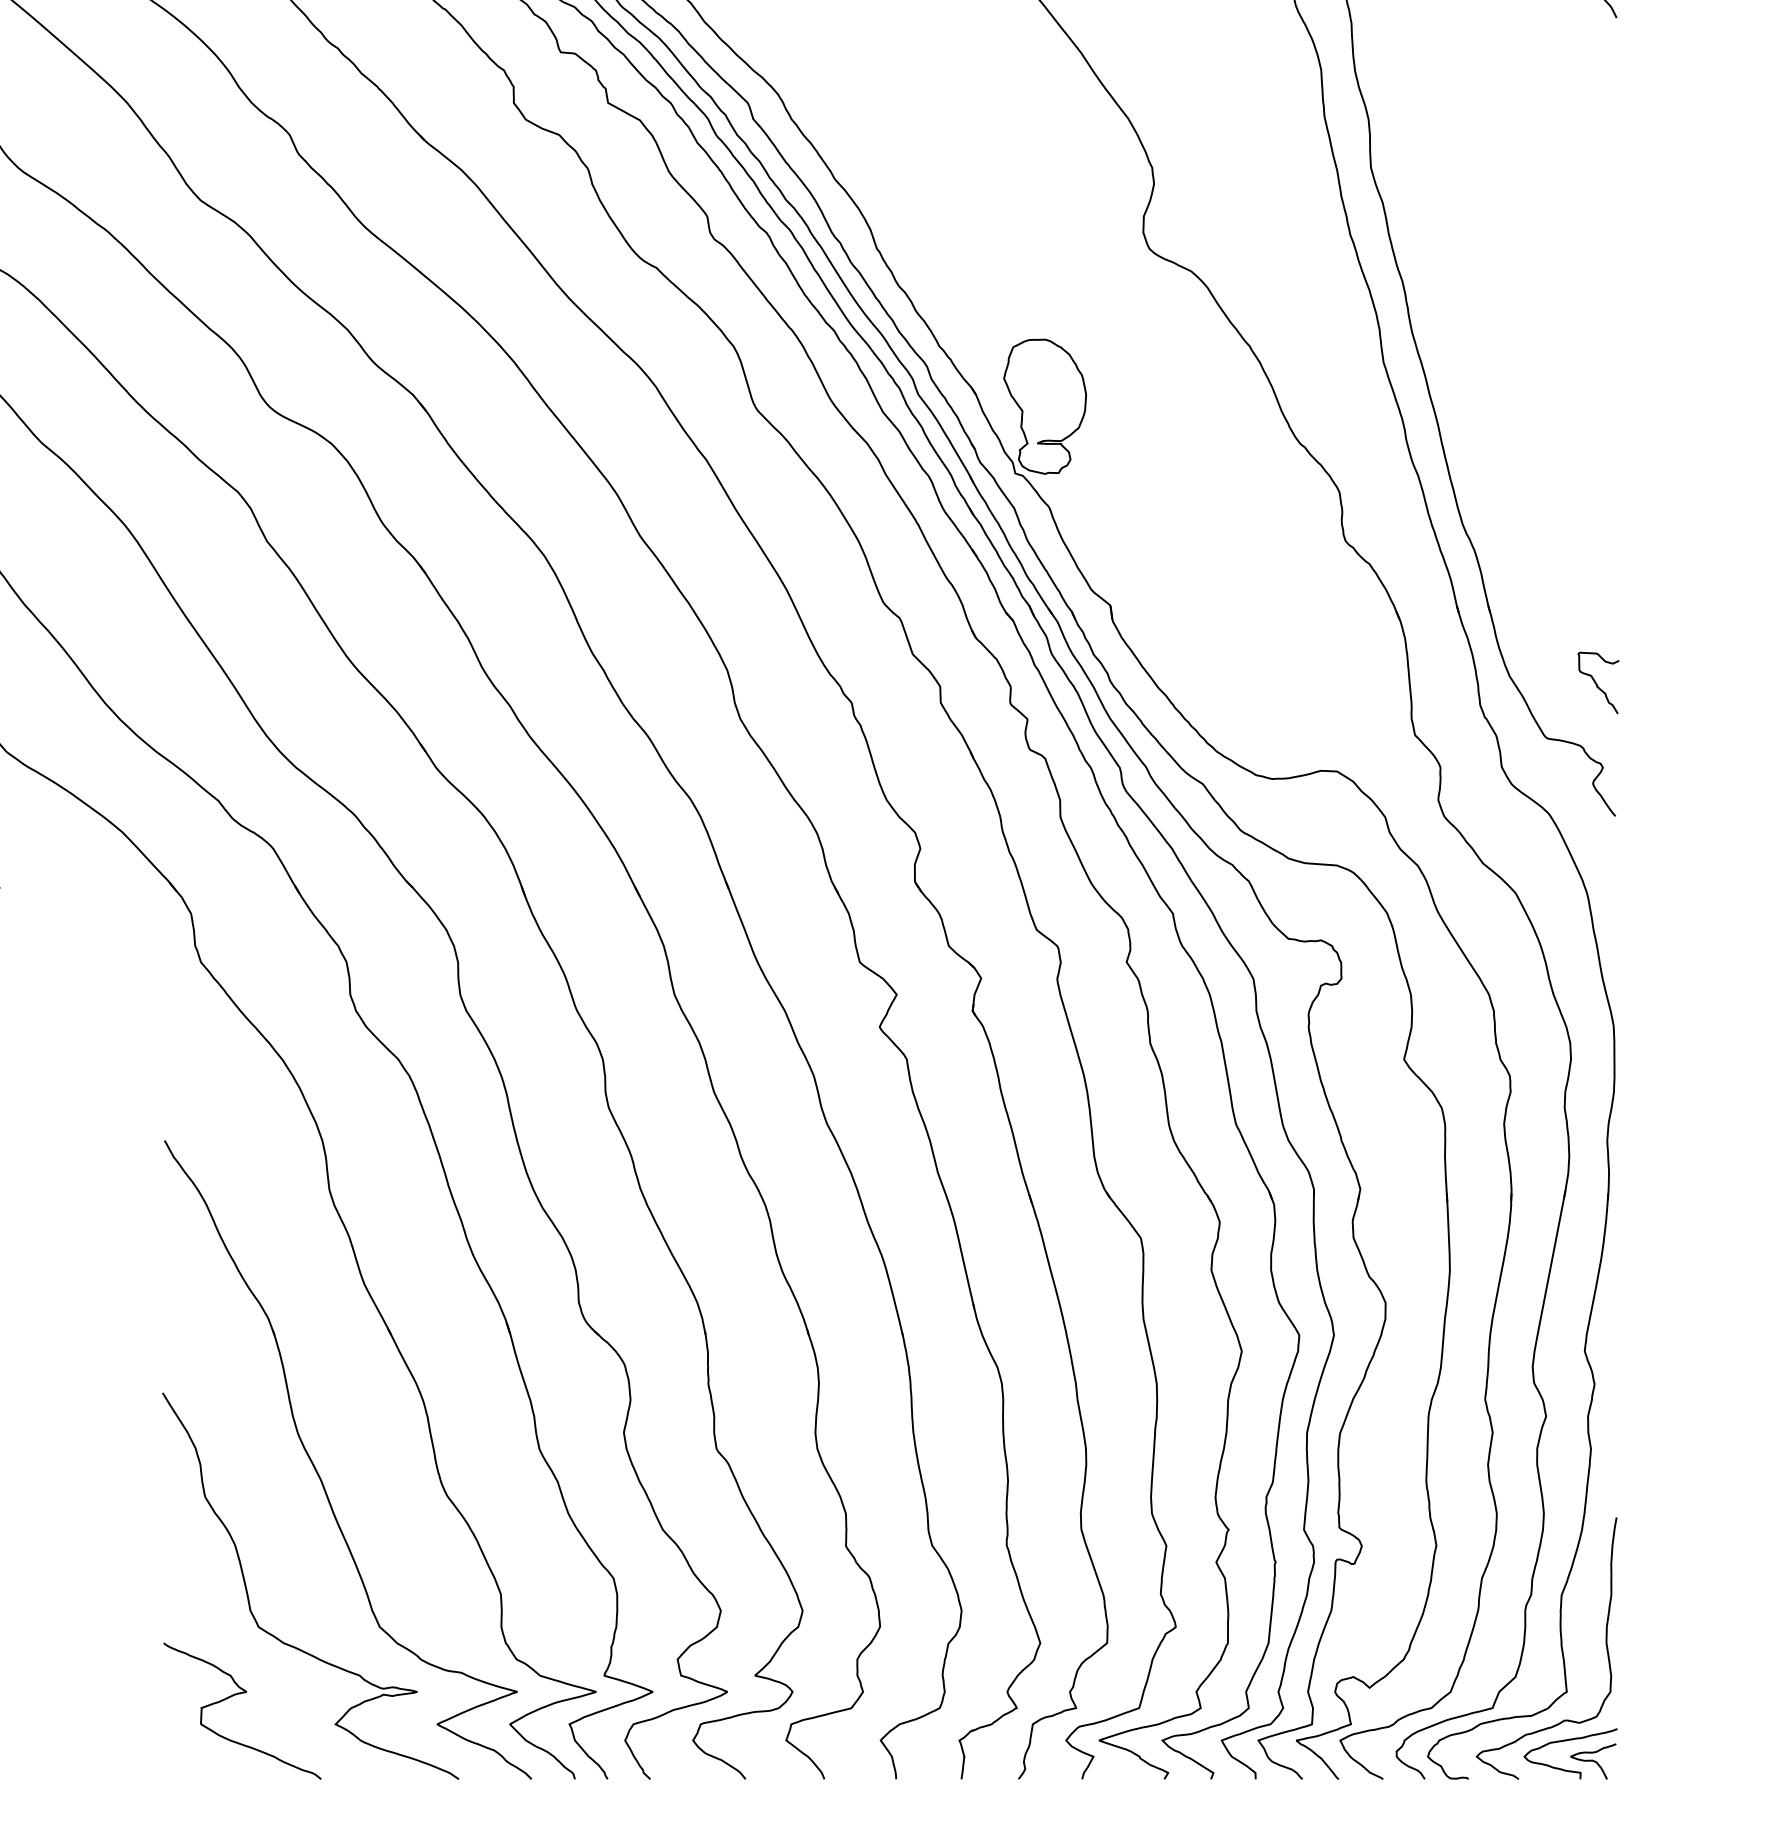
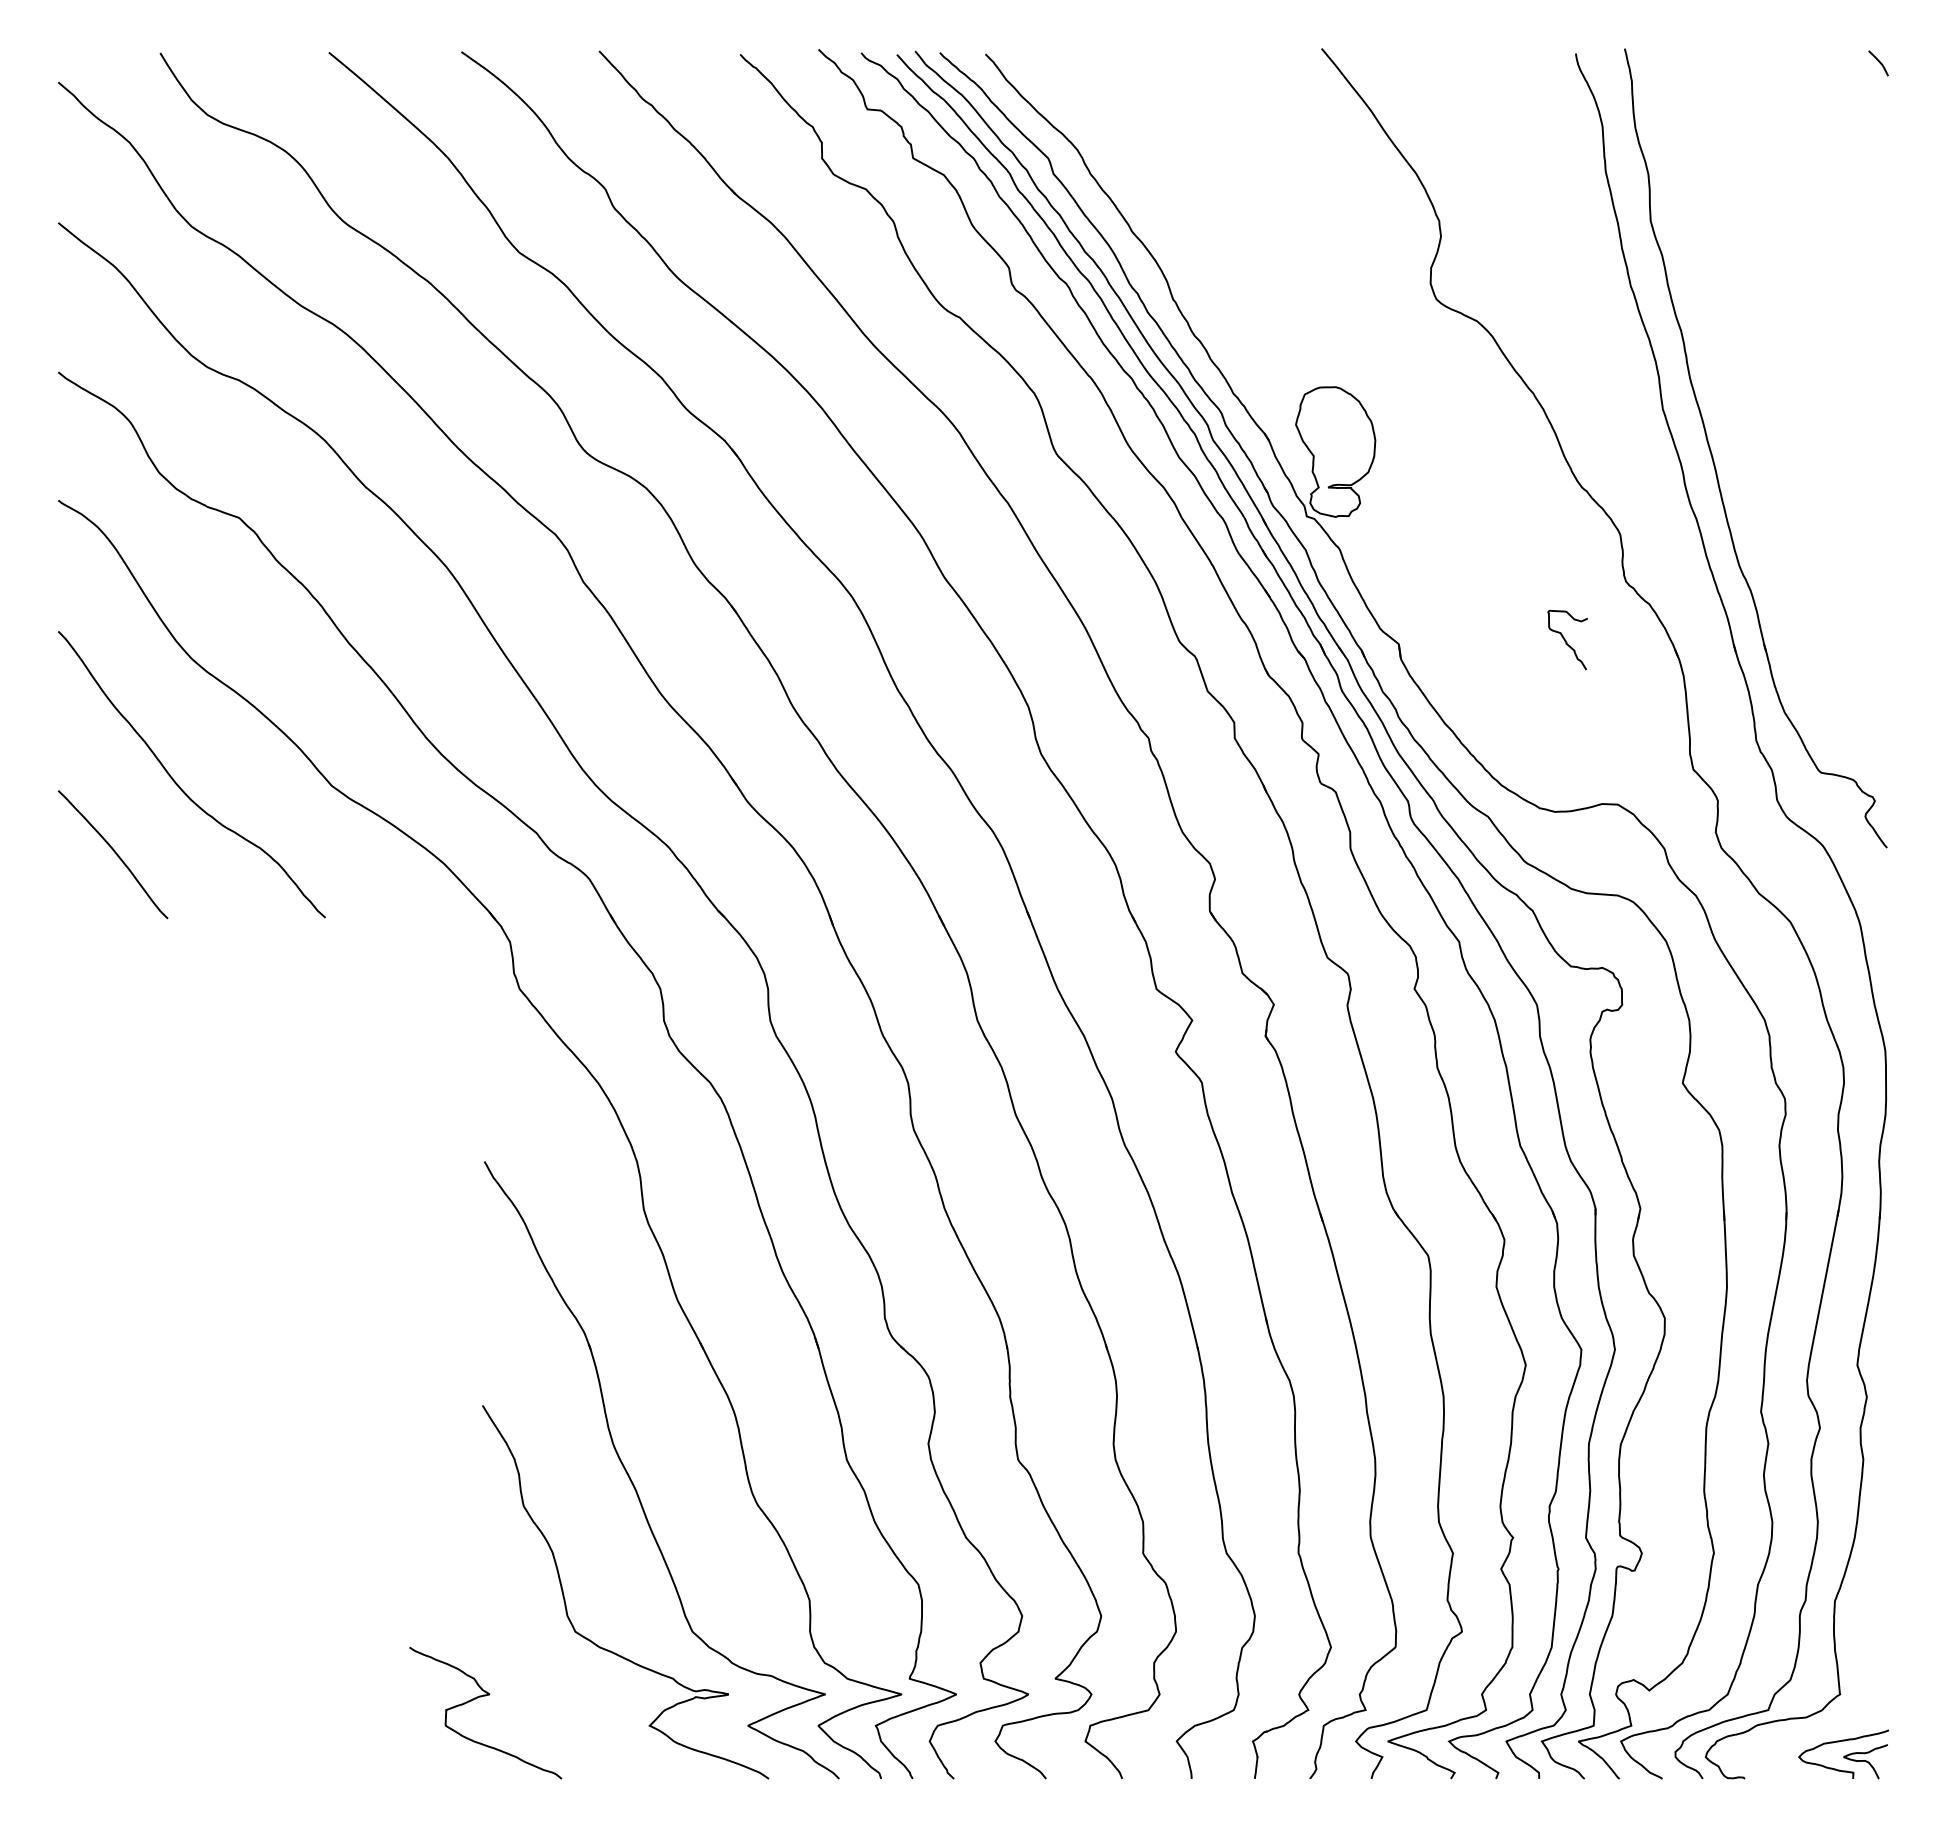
curve: (1597, 683) -> (1566, 640), moved
curve: (1605, 1645) -> (1877, 1649), removed
curve: (238, 1695) -> (481, 1697), moved

